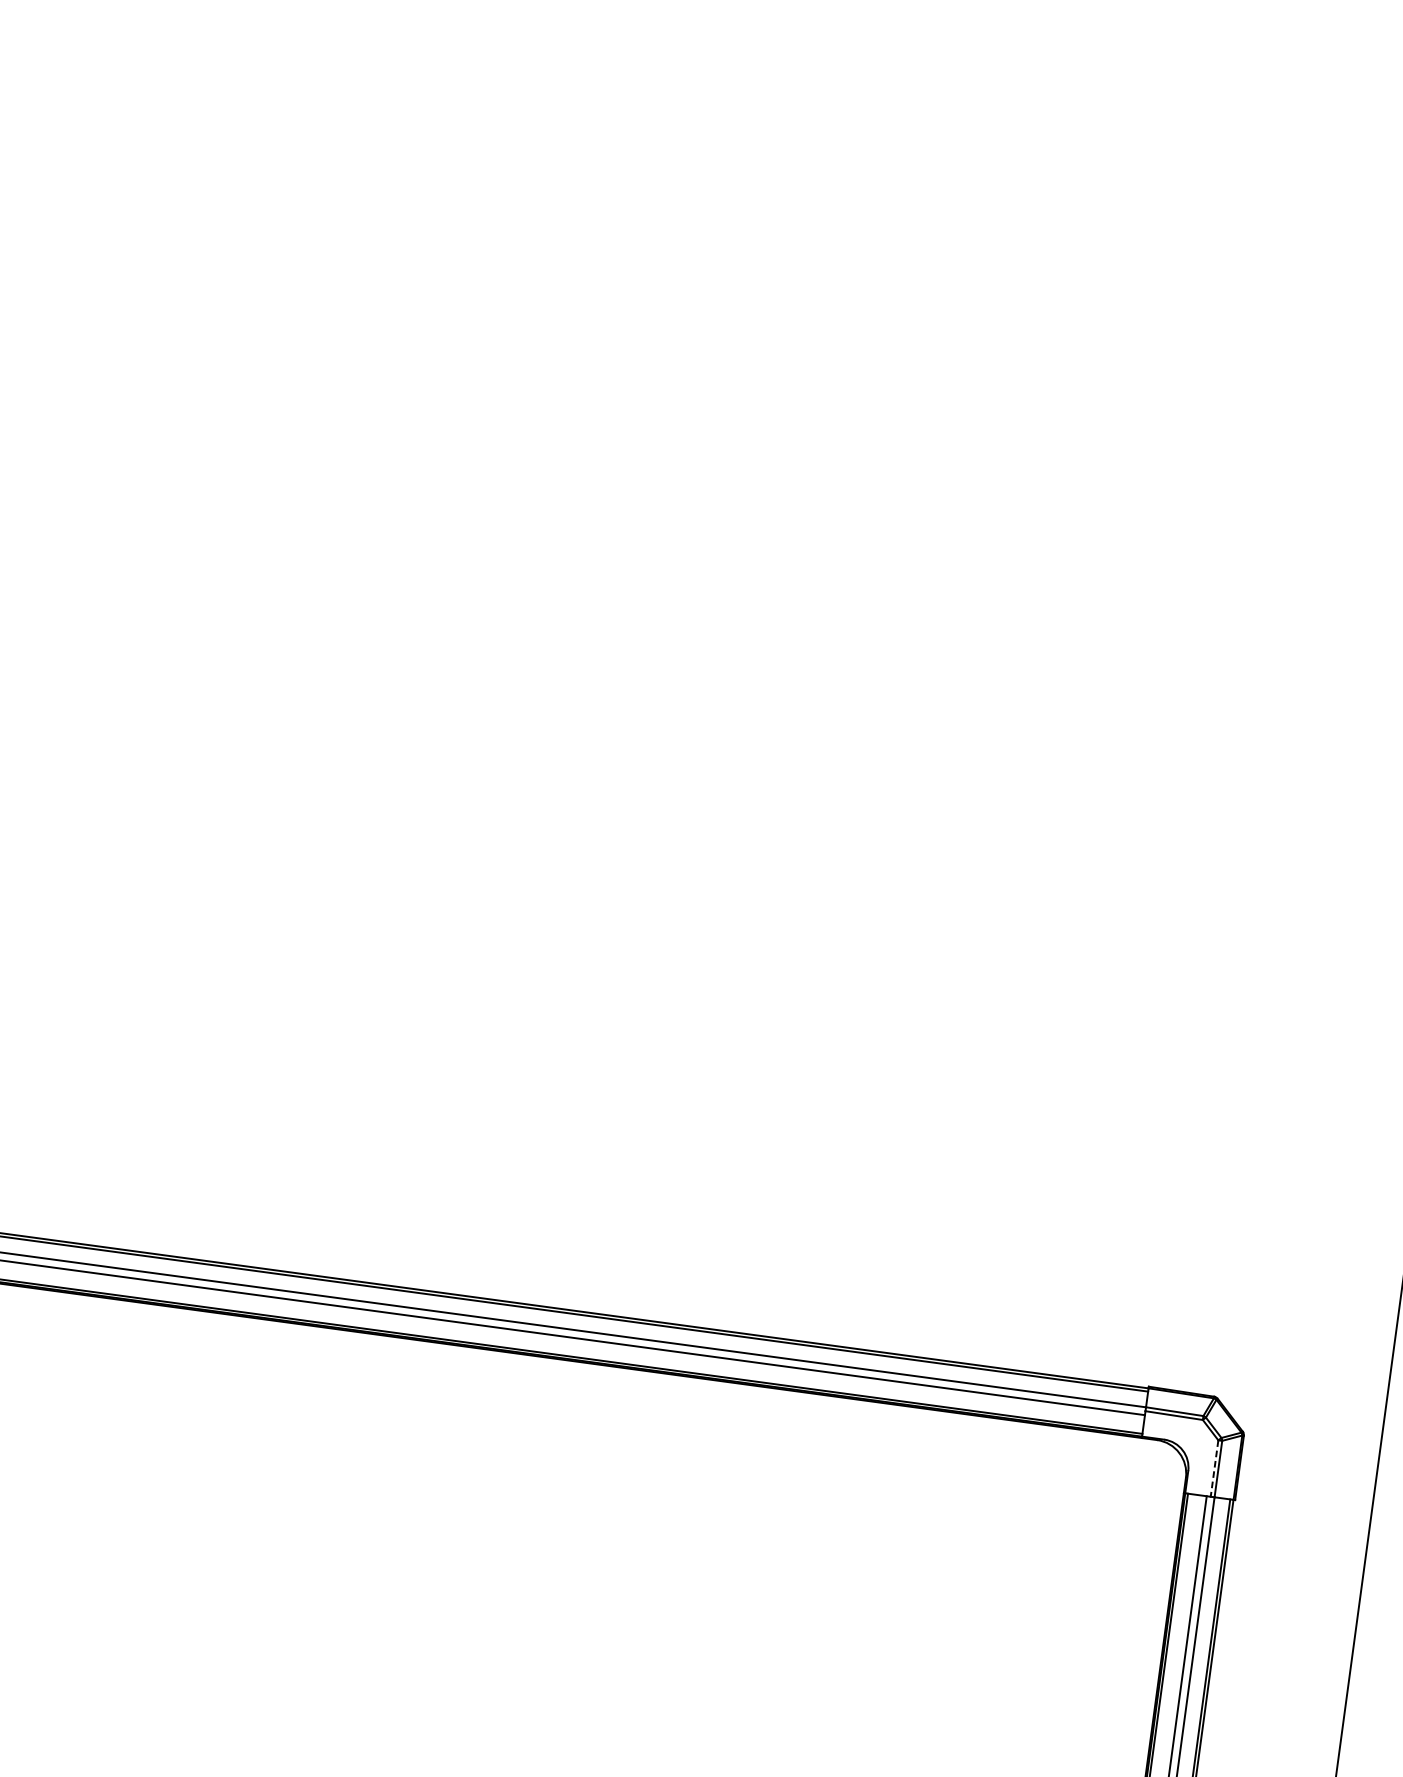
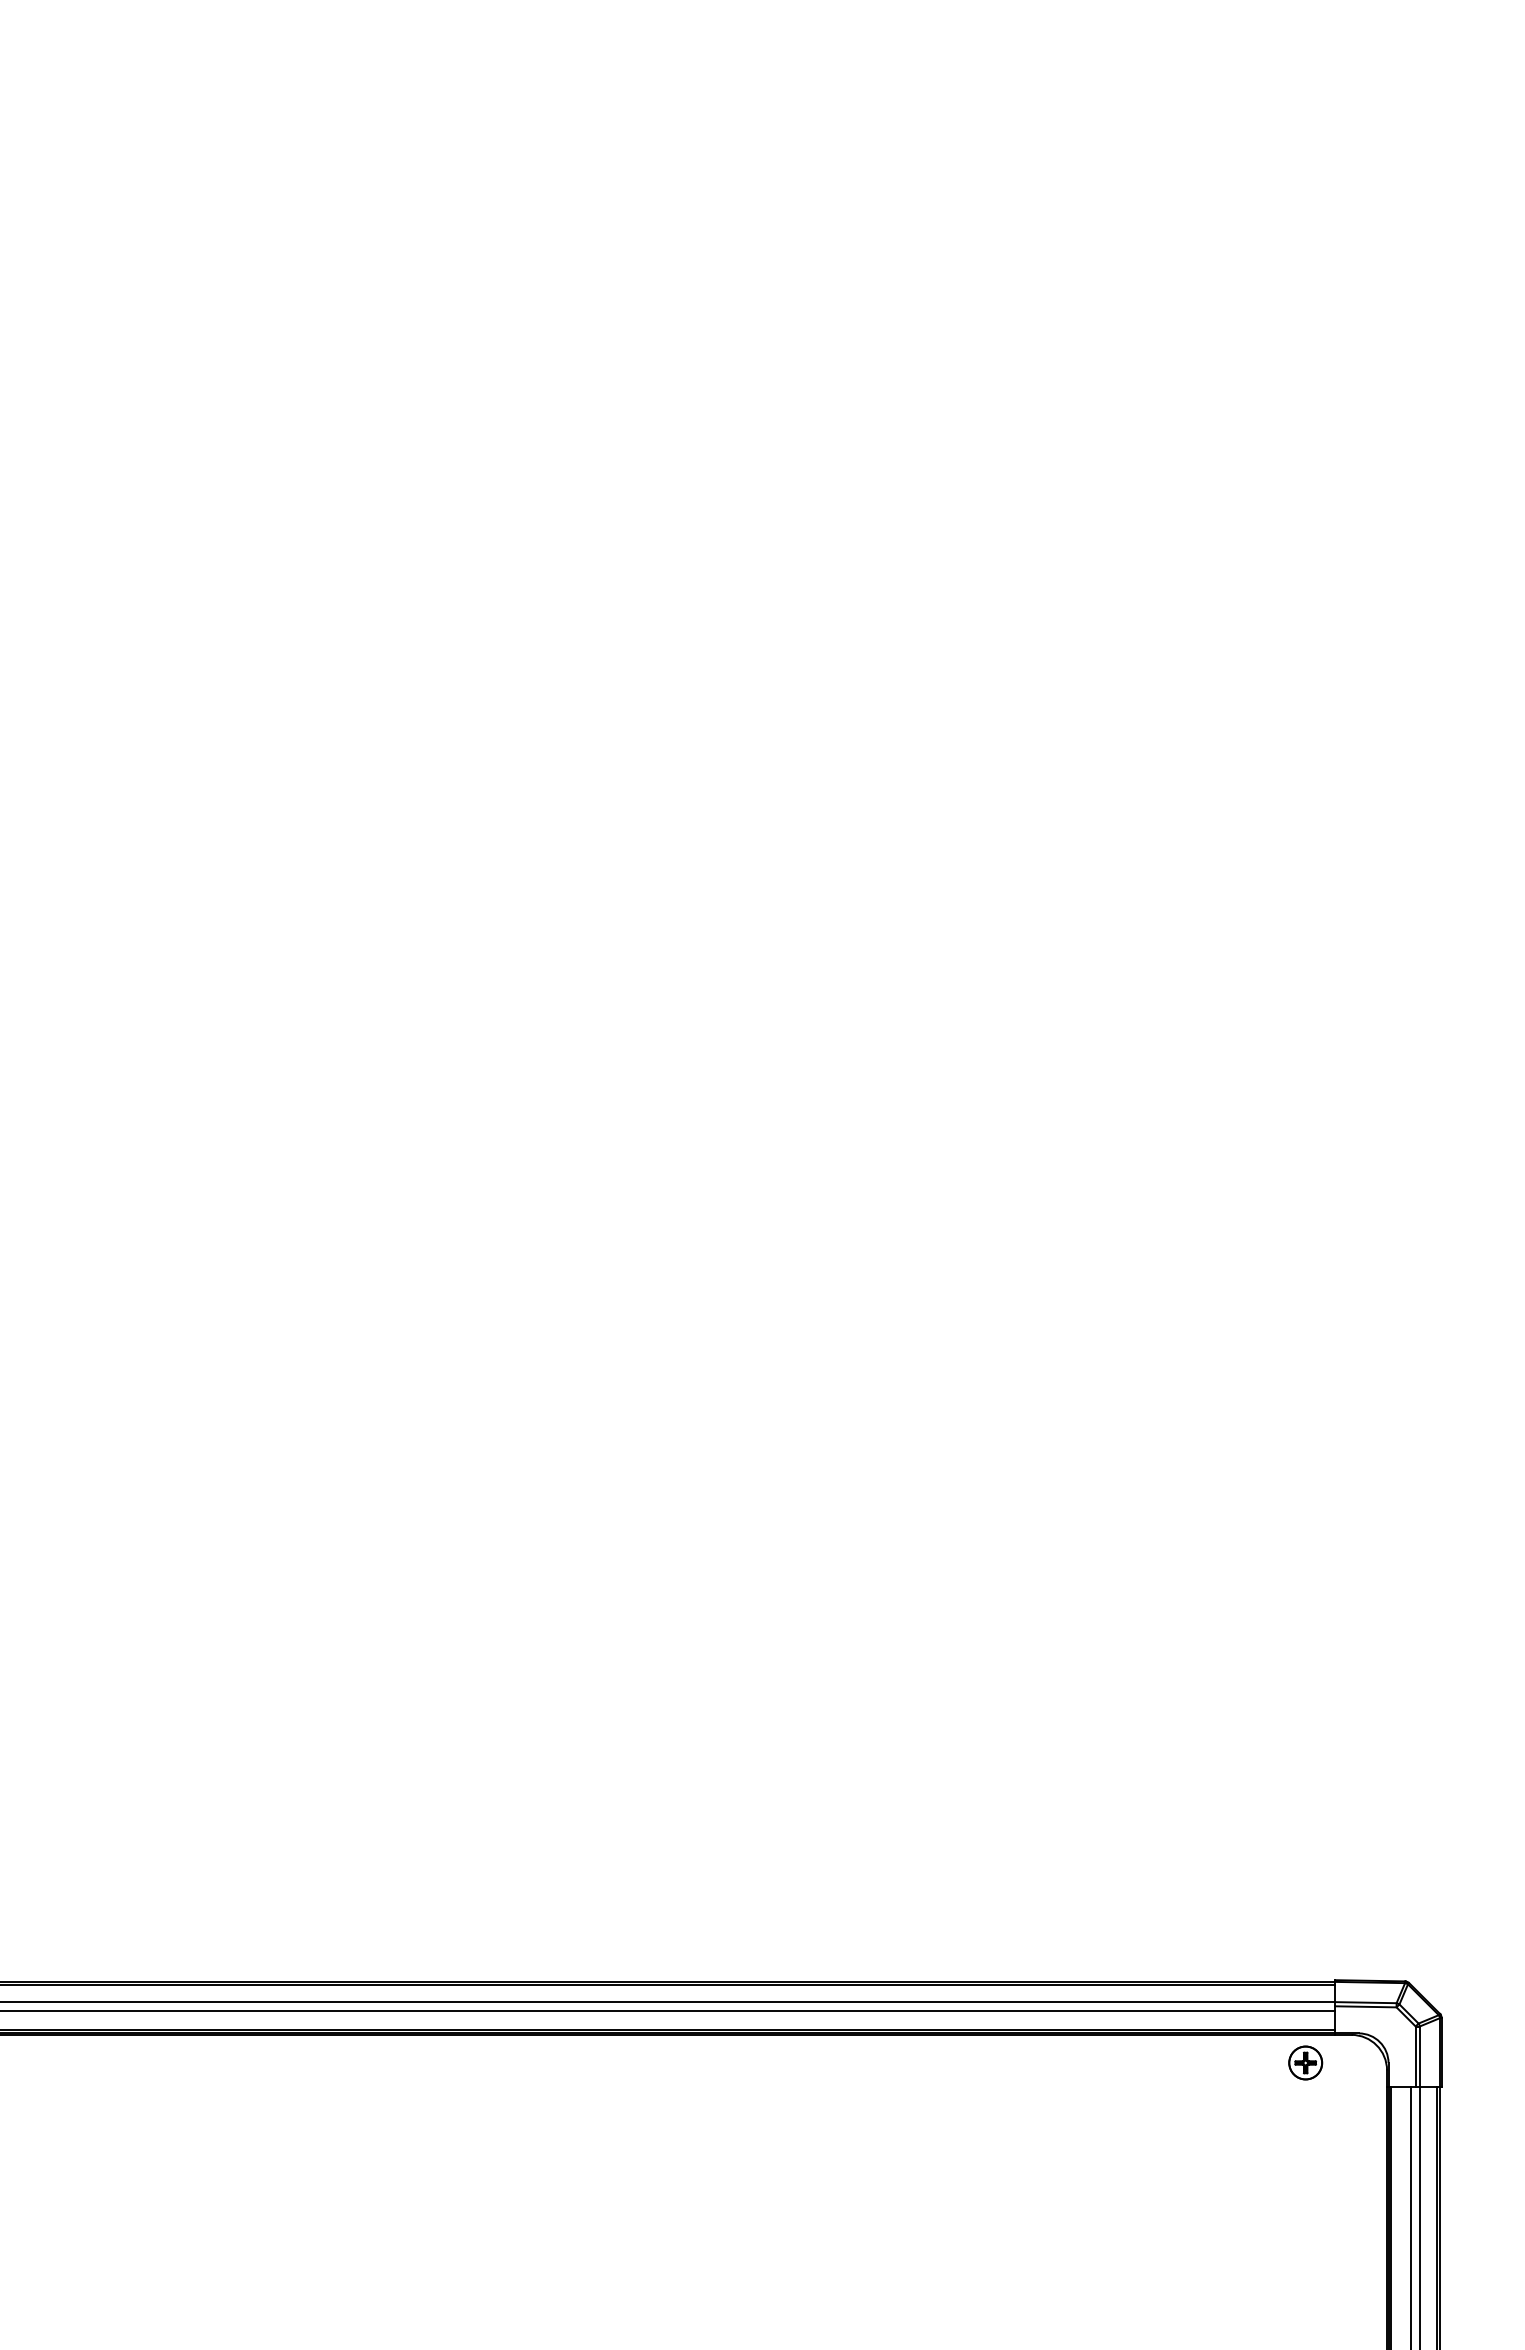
part: (1110, 1460) -> (1305, 2062), added
line: (1214, 1469) -> (1415, 2057), dashed -> solid

